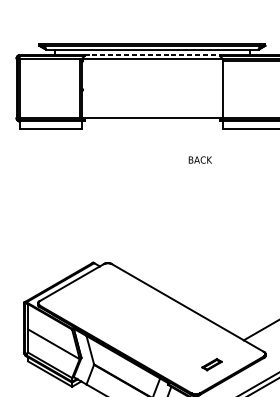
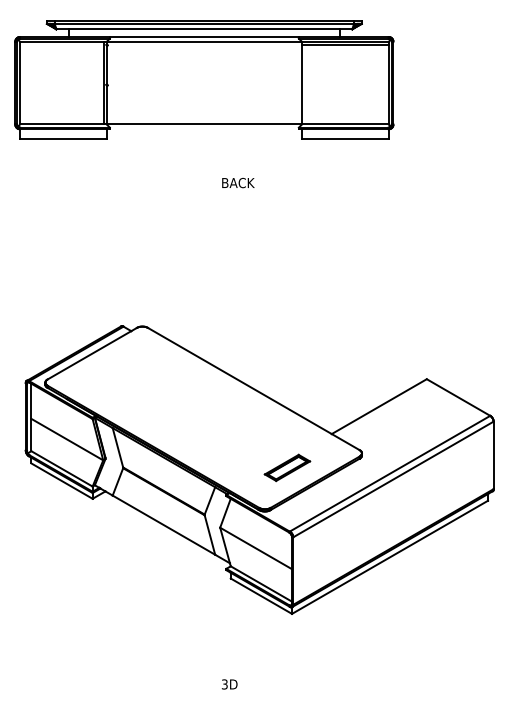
line: (152, 55) -> (204, 37), dashed -> solid
text: (200, 160) -> (238, 183), moved
part: (212, 364) -> (287, 467), size x1.67

